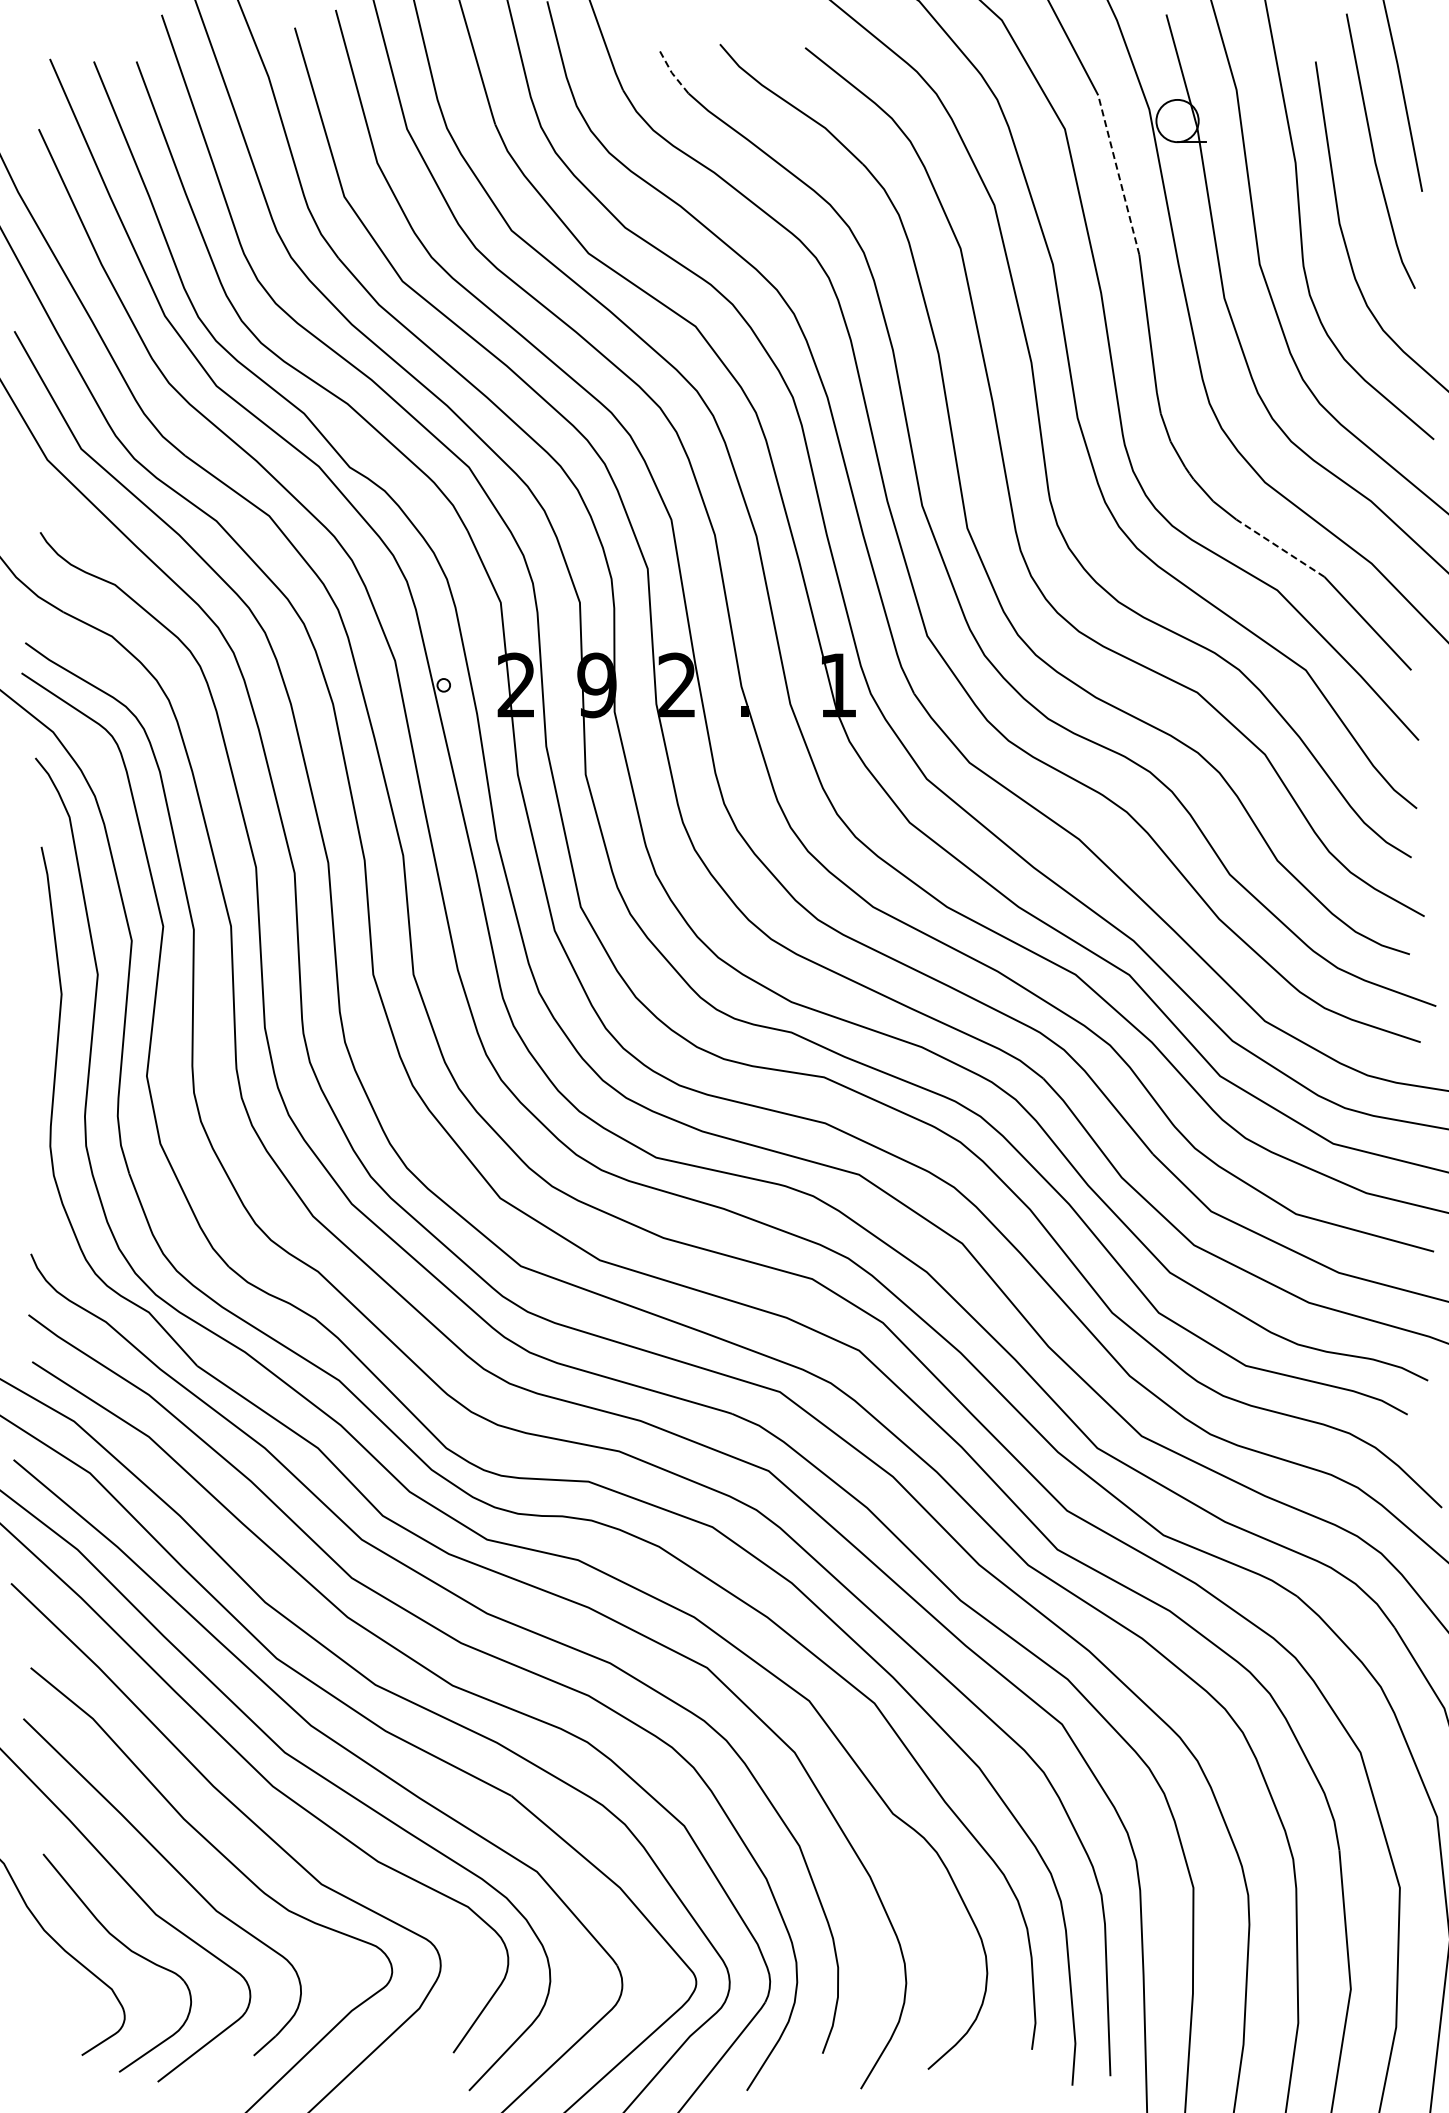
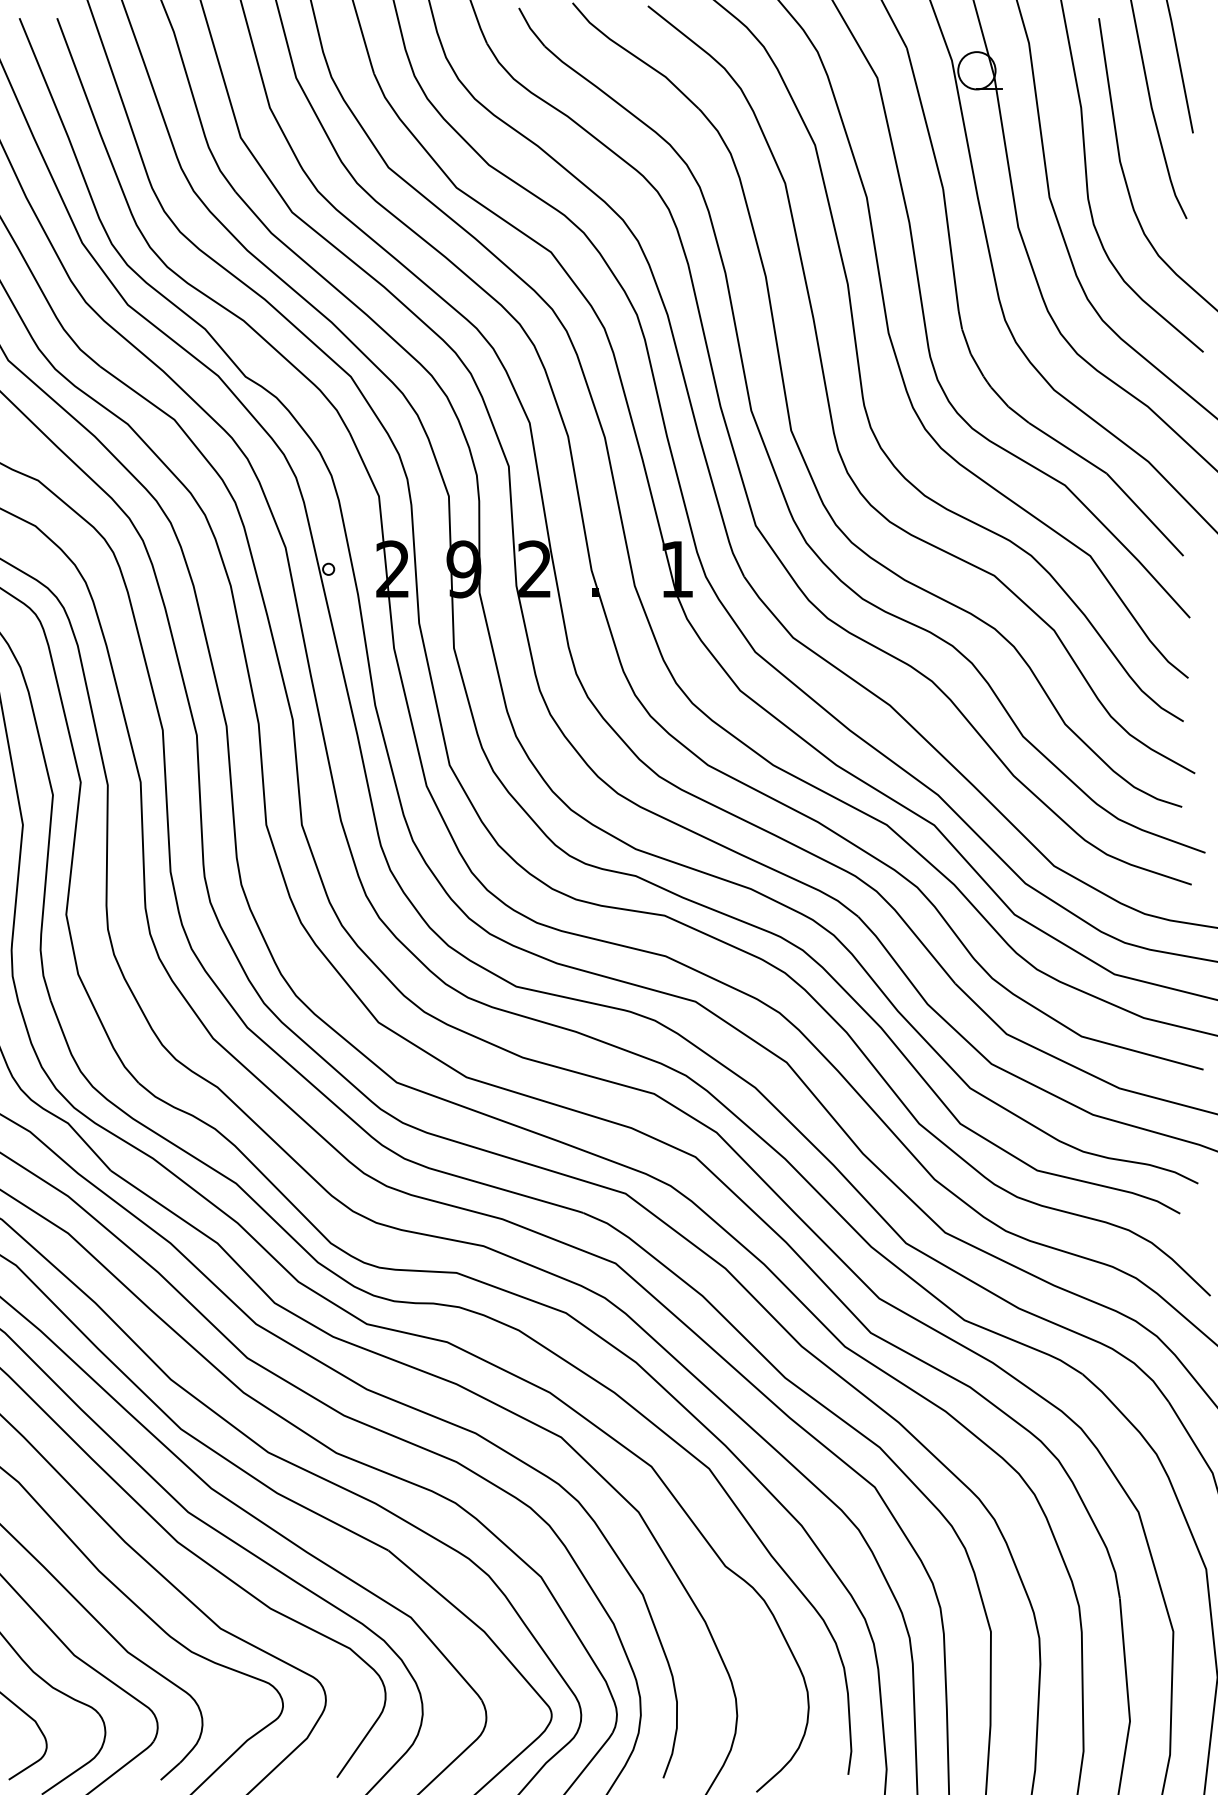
line: (671, 73) -> (529, 28), dashed -> solid
line: (1118, 174) -> (924, 118), dashed -> solid
line: (1280, 548) -> (1067, 448), dashed -> solid

